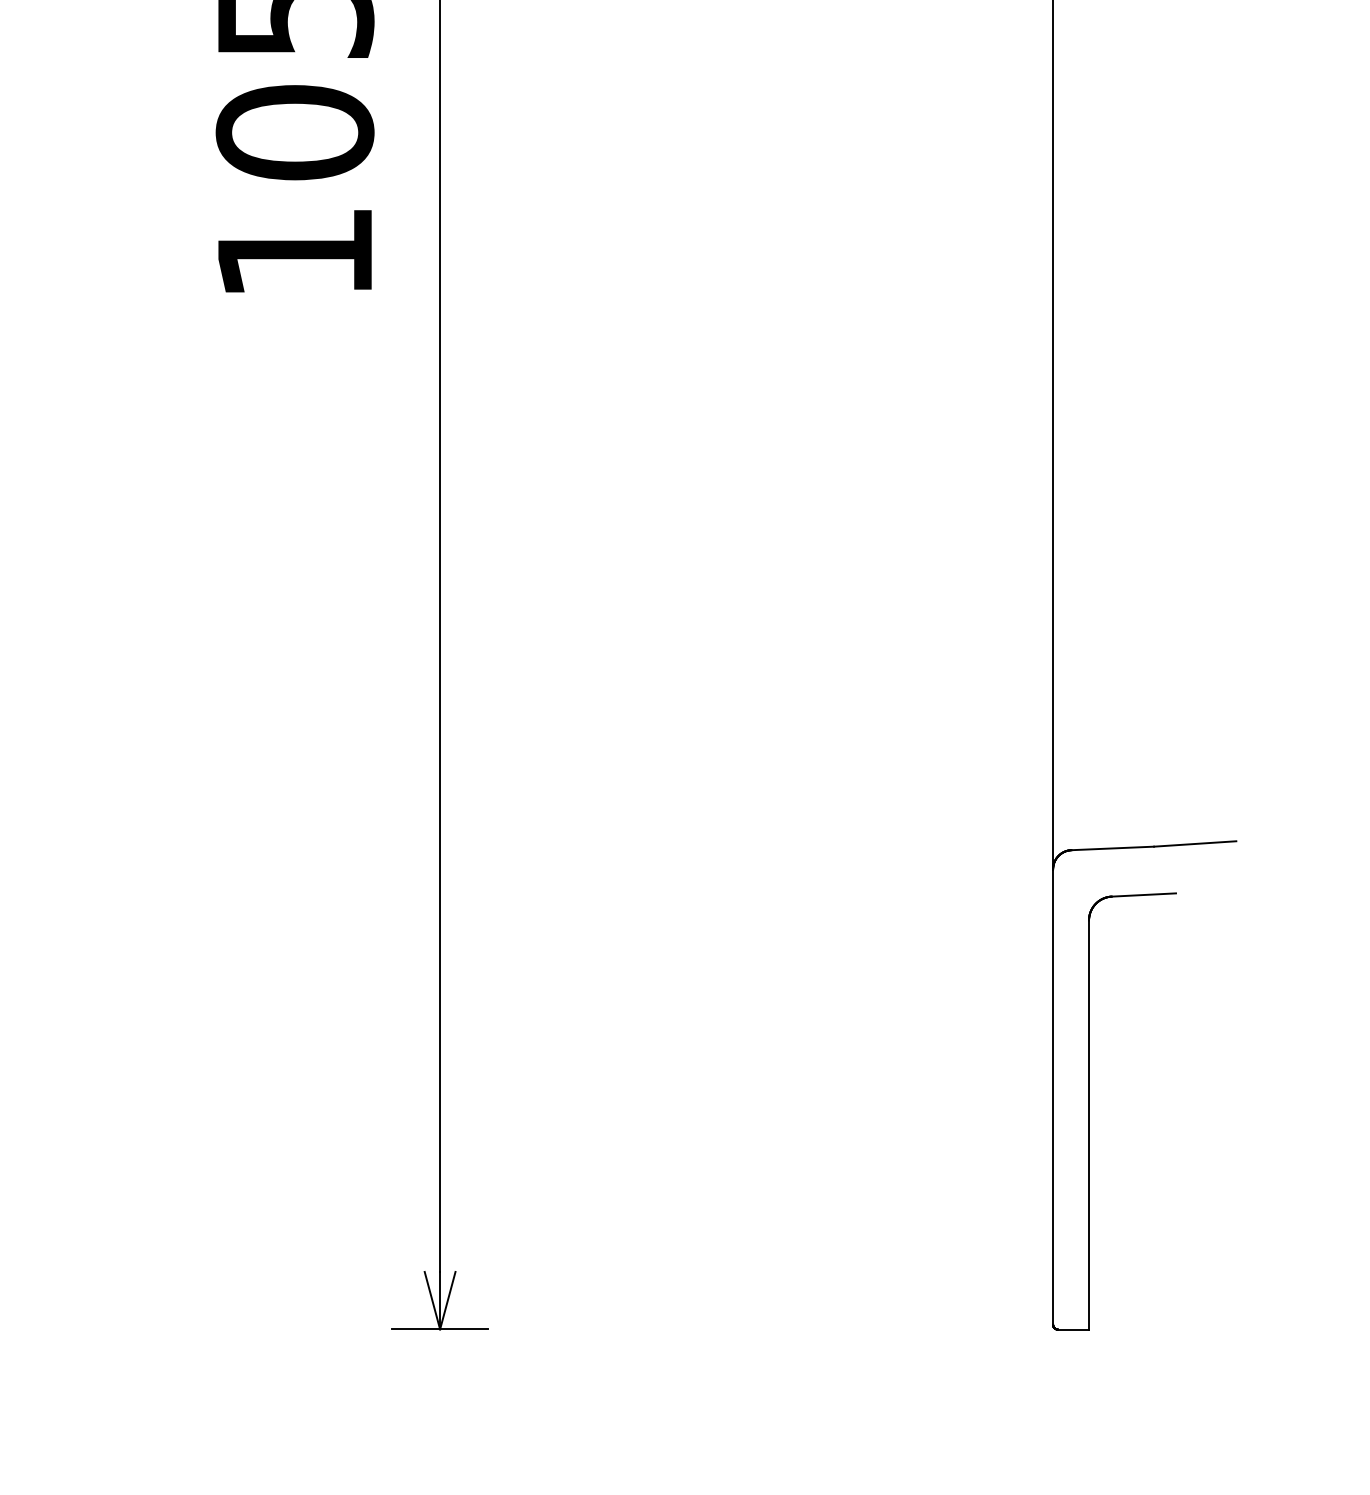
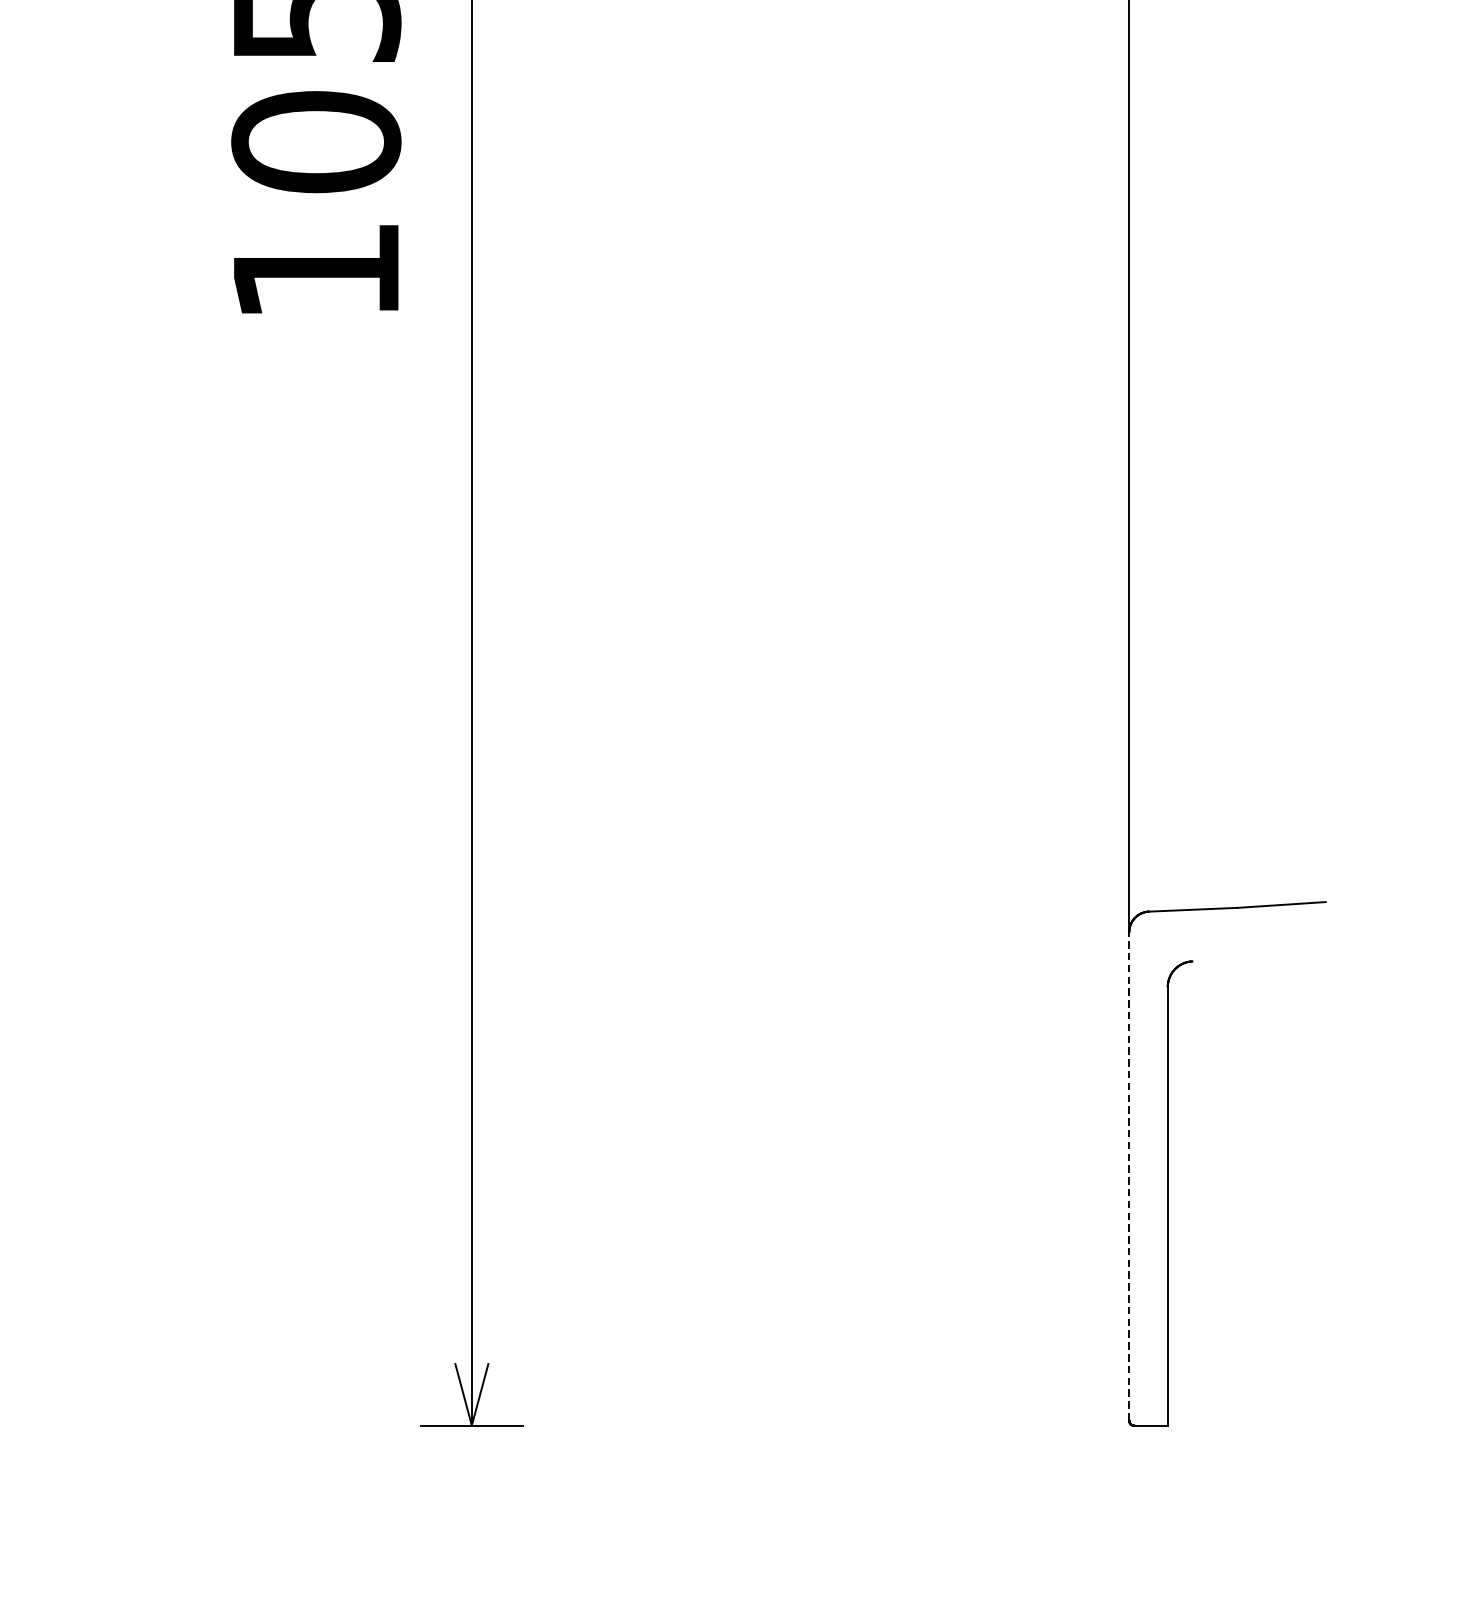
line: (1143, 894) -> (1226, 959), removed
line: (1053, 1097) -> (1129, 1176), solid -> dashed

